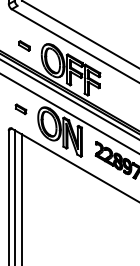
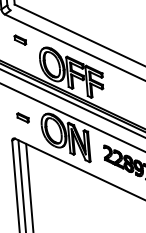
part: (24, 45) -> (20, 39), moved

